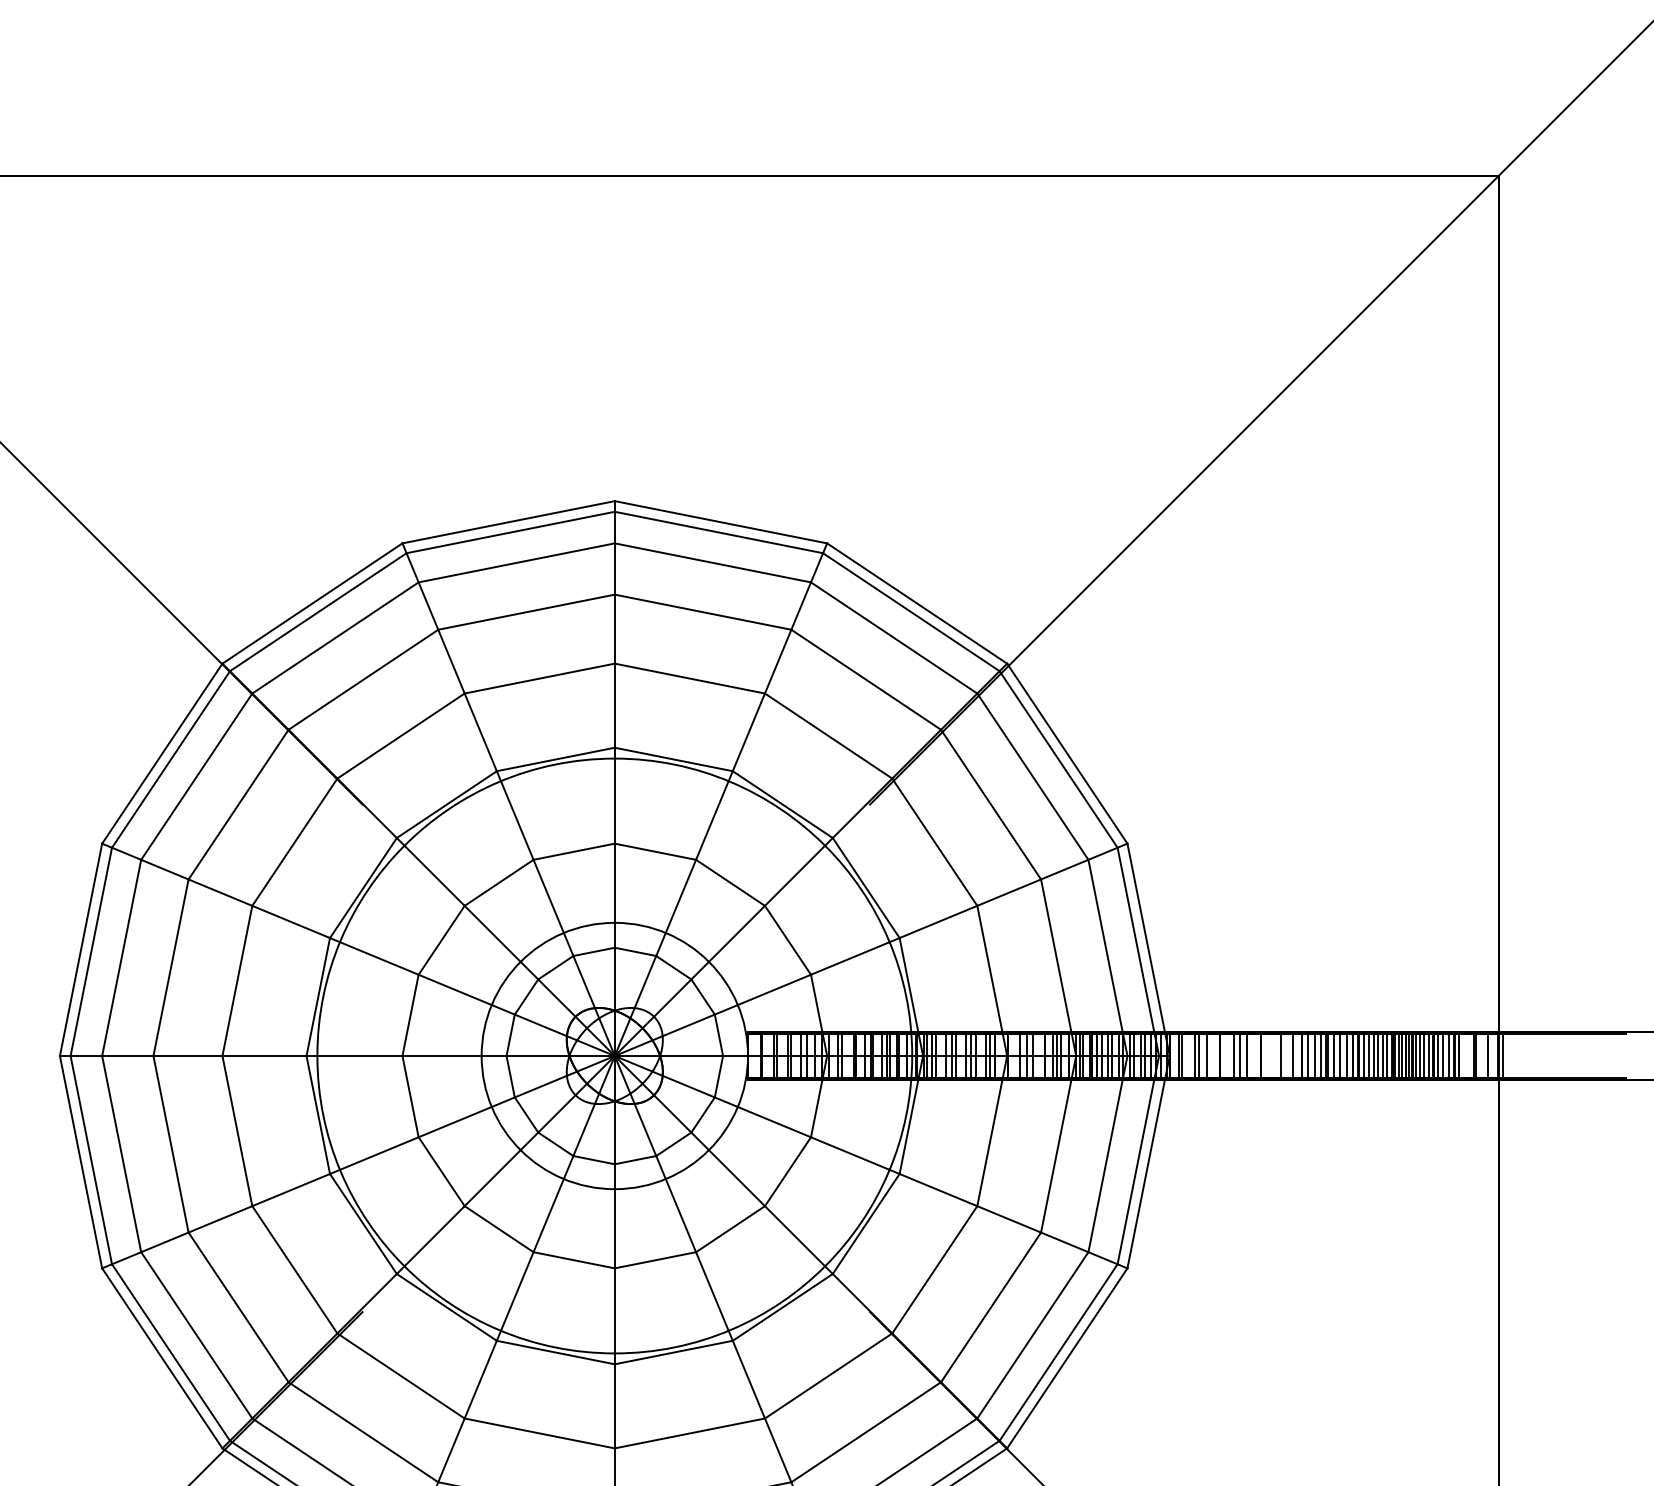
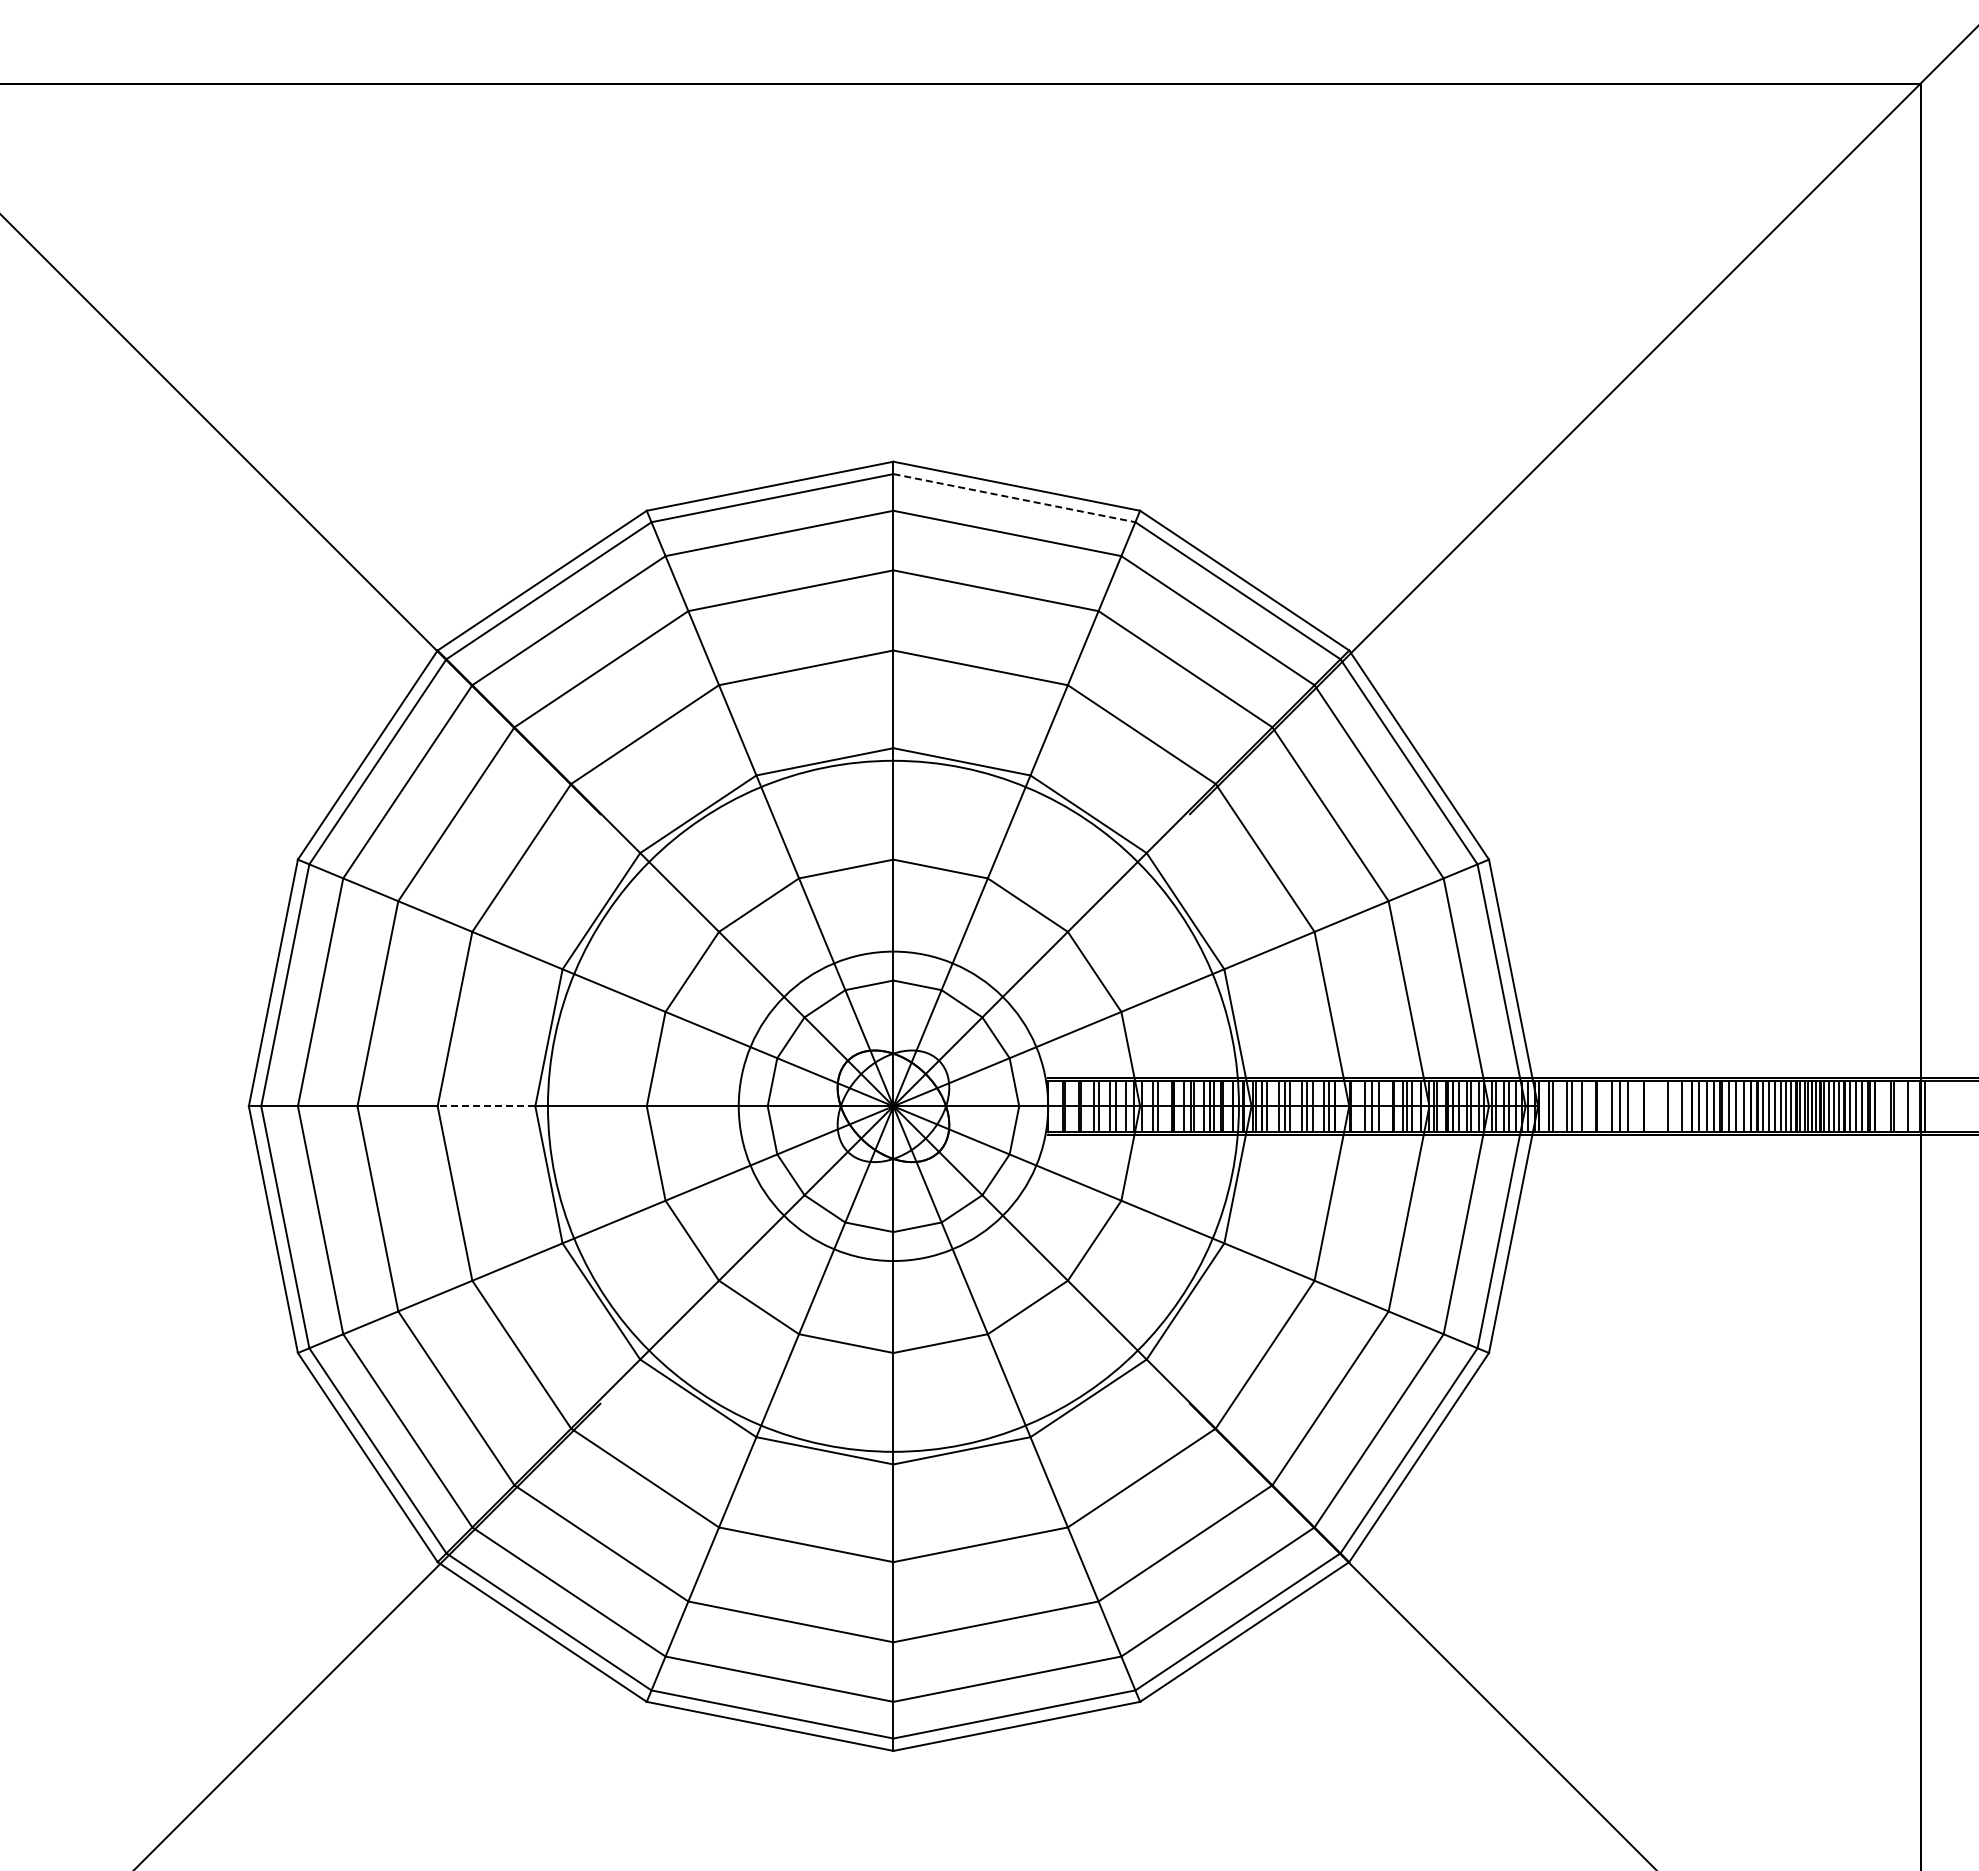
line: (719, 532) -> (1014, 498), solid -> dashed
line: (264, 1056) -> (486, 1106), solid -> dashed

